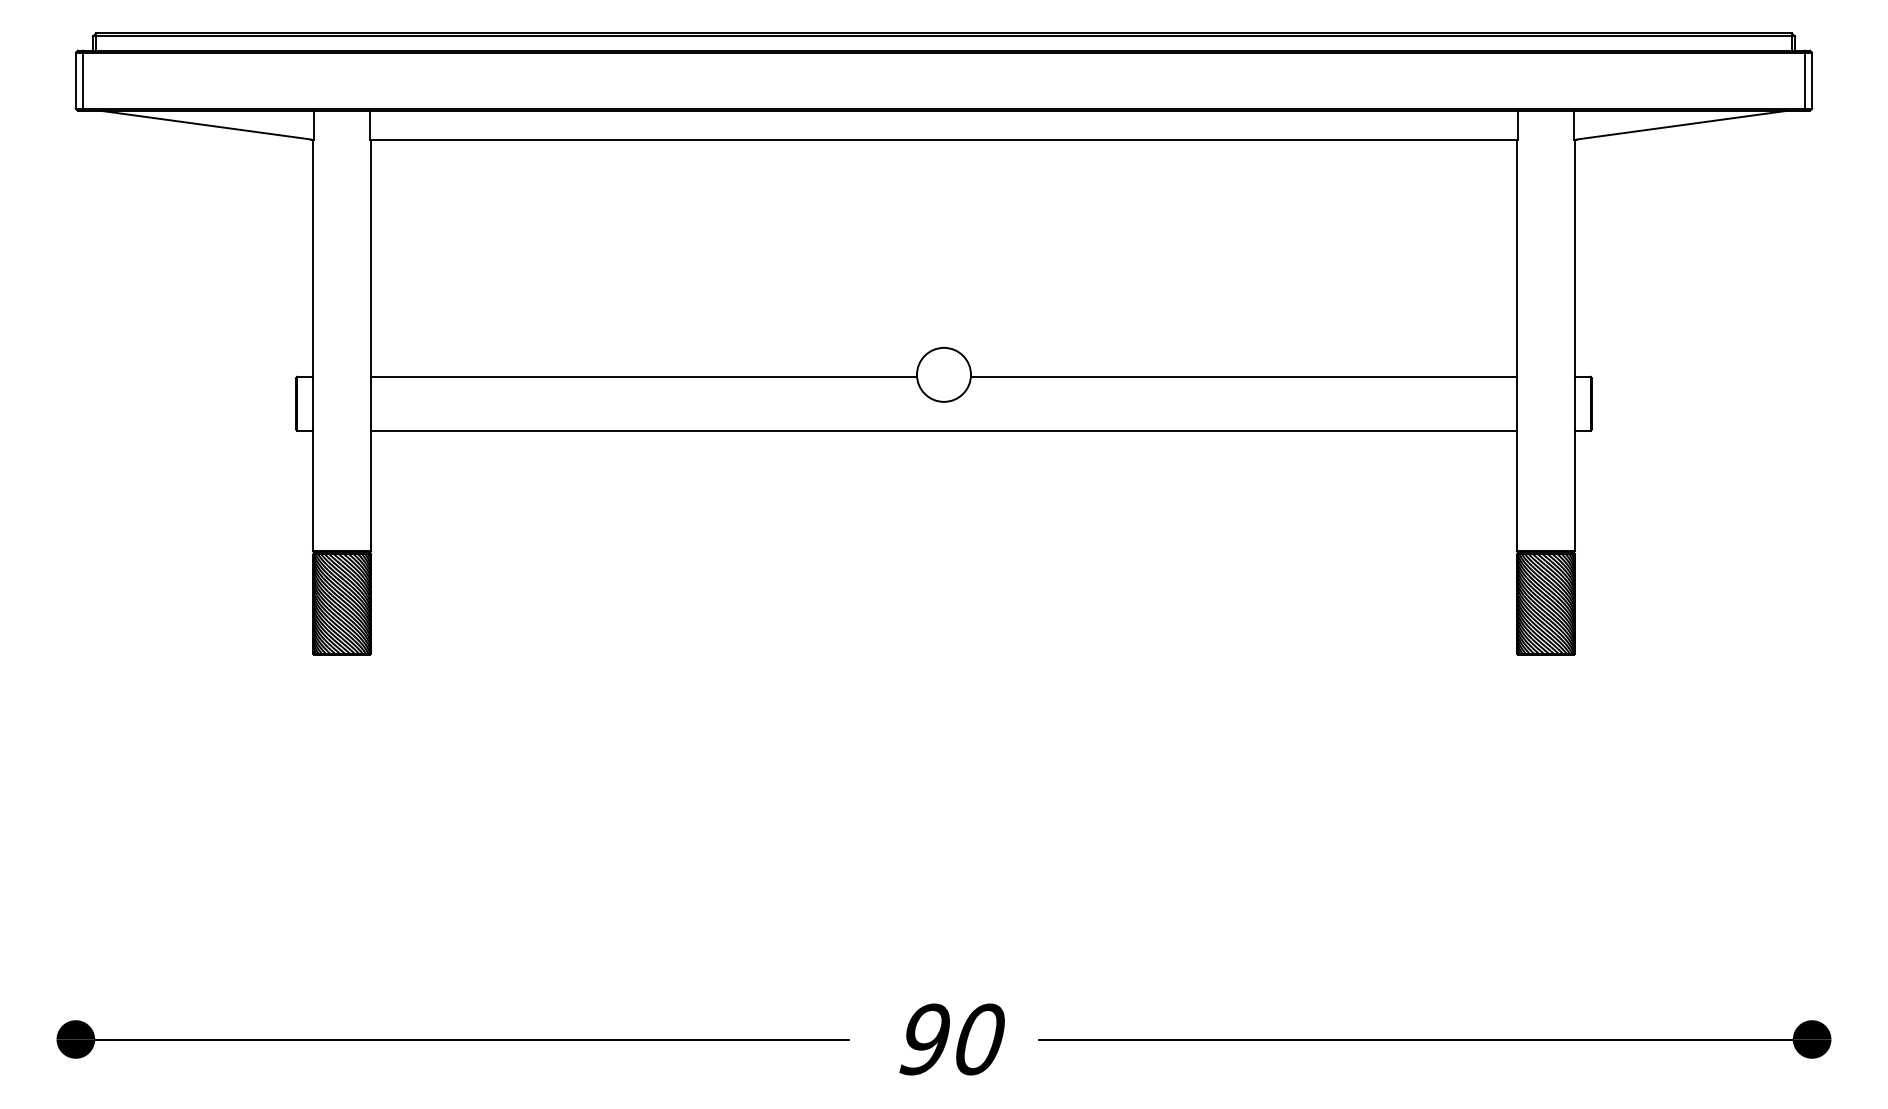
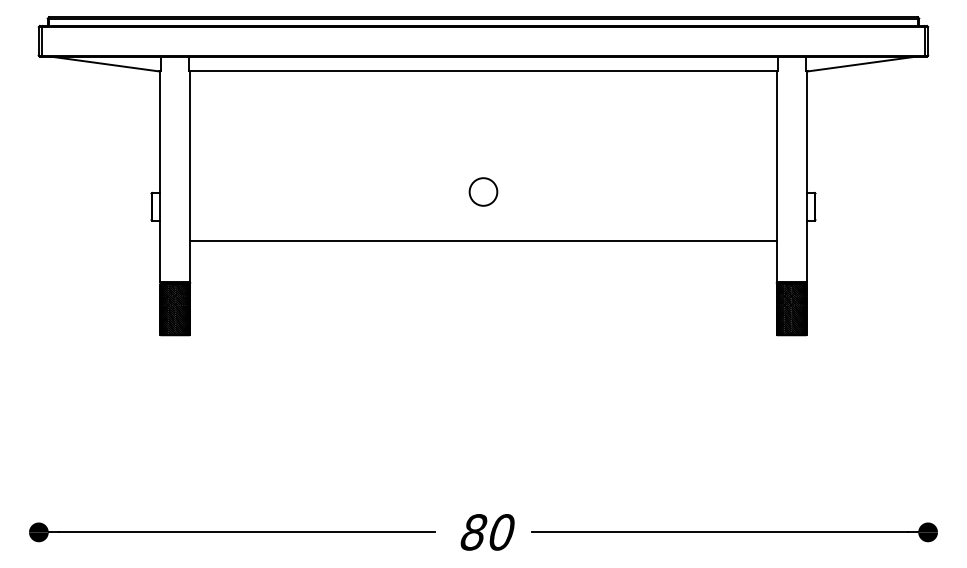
line: (643, 377) -> (329, 193), removed
line: (1242, 377) -> (636, 193), removed
line: (944, 430) -> (483, 240), moved
text: (924, 1039) -> (473, 532), 90 -> 80

